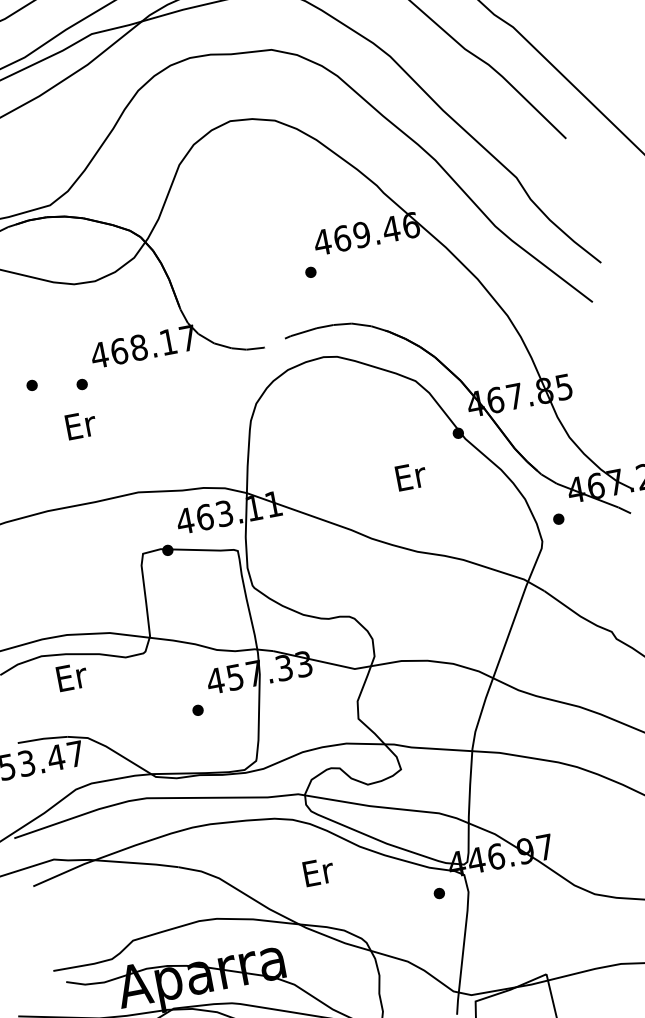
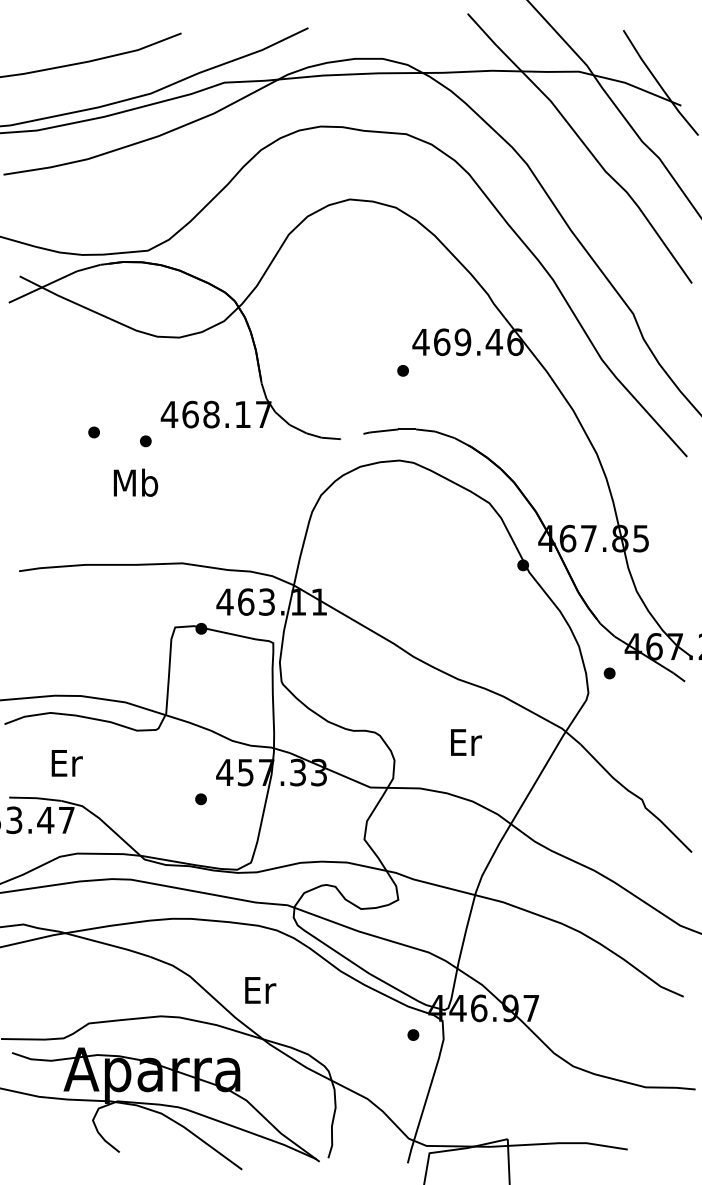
text: (79, 424) -> (135, 482), Er -> Mb
text: (411, 476) -> (466, 742), moved
text: (71, 677) -> (66, 763), moved
text: (318, 872) -> (260, 990), moved

